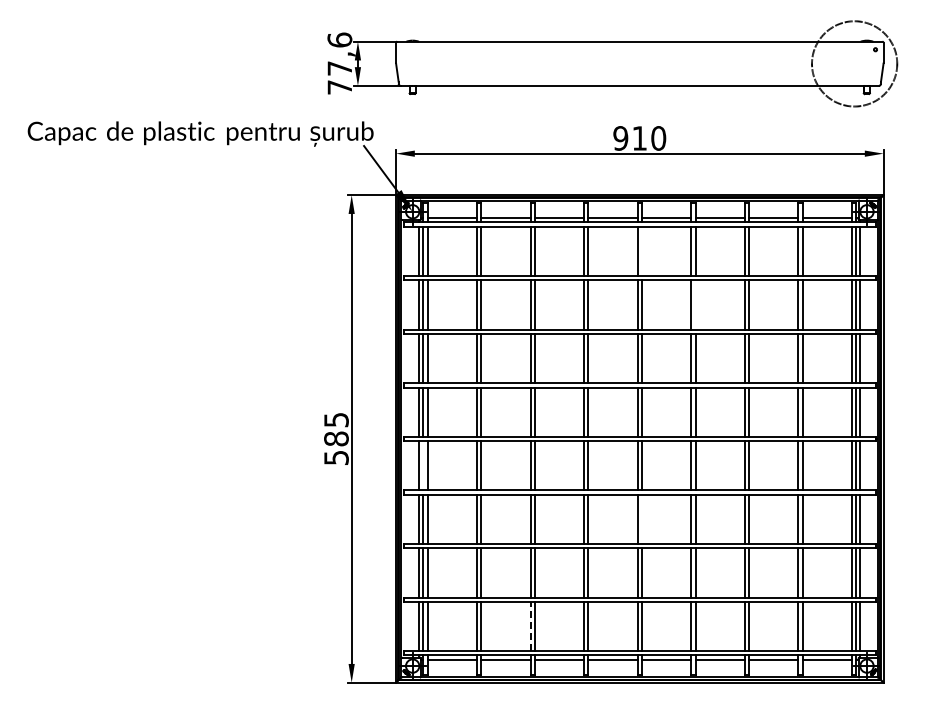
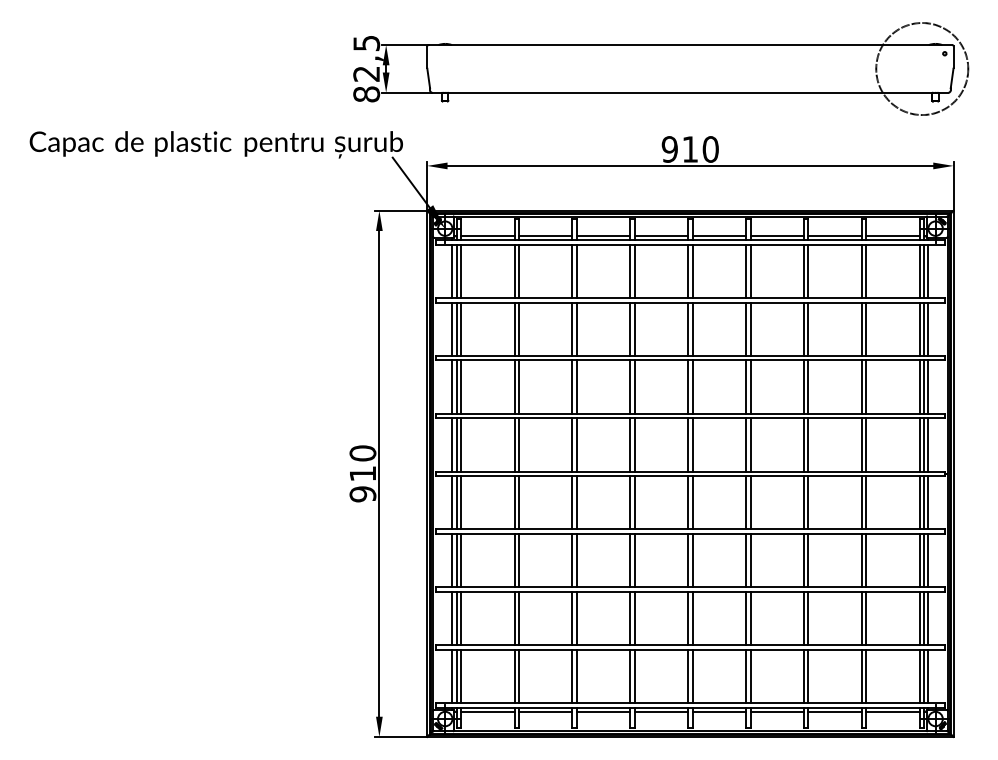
text: (339, 63) -> (366, 68), 77,6 -> 82,5
line: (641, 251) -> (692, 271), added
line: (695, 304) -> (750, 328), added
text: (336, 438) -> (362, 473), 585 -> 910
line: (423, 465) -> (456, 502), added
line: (641, 519) -> (692, 560), added
line: (530, 626) -> (572, 676), dashed -> solid

